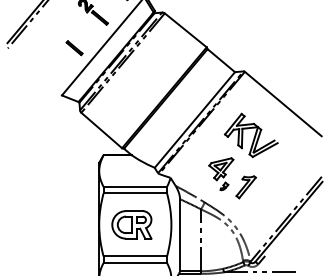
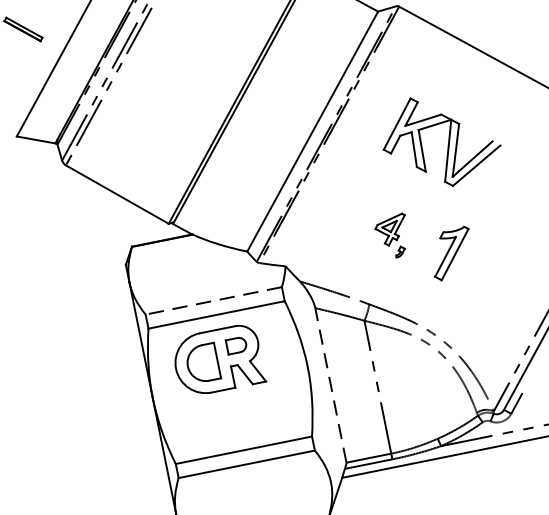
part: (221, 174) -> (393, 237), size x0.6
line: (135, 186) -> (214, 300), solid -> dashed
part: (131, 224) -> (217, 359), moved
line: (180, 235) -> (331, 385), solid -> dashed

